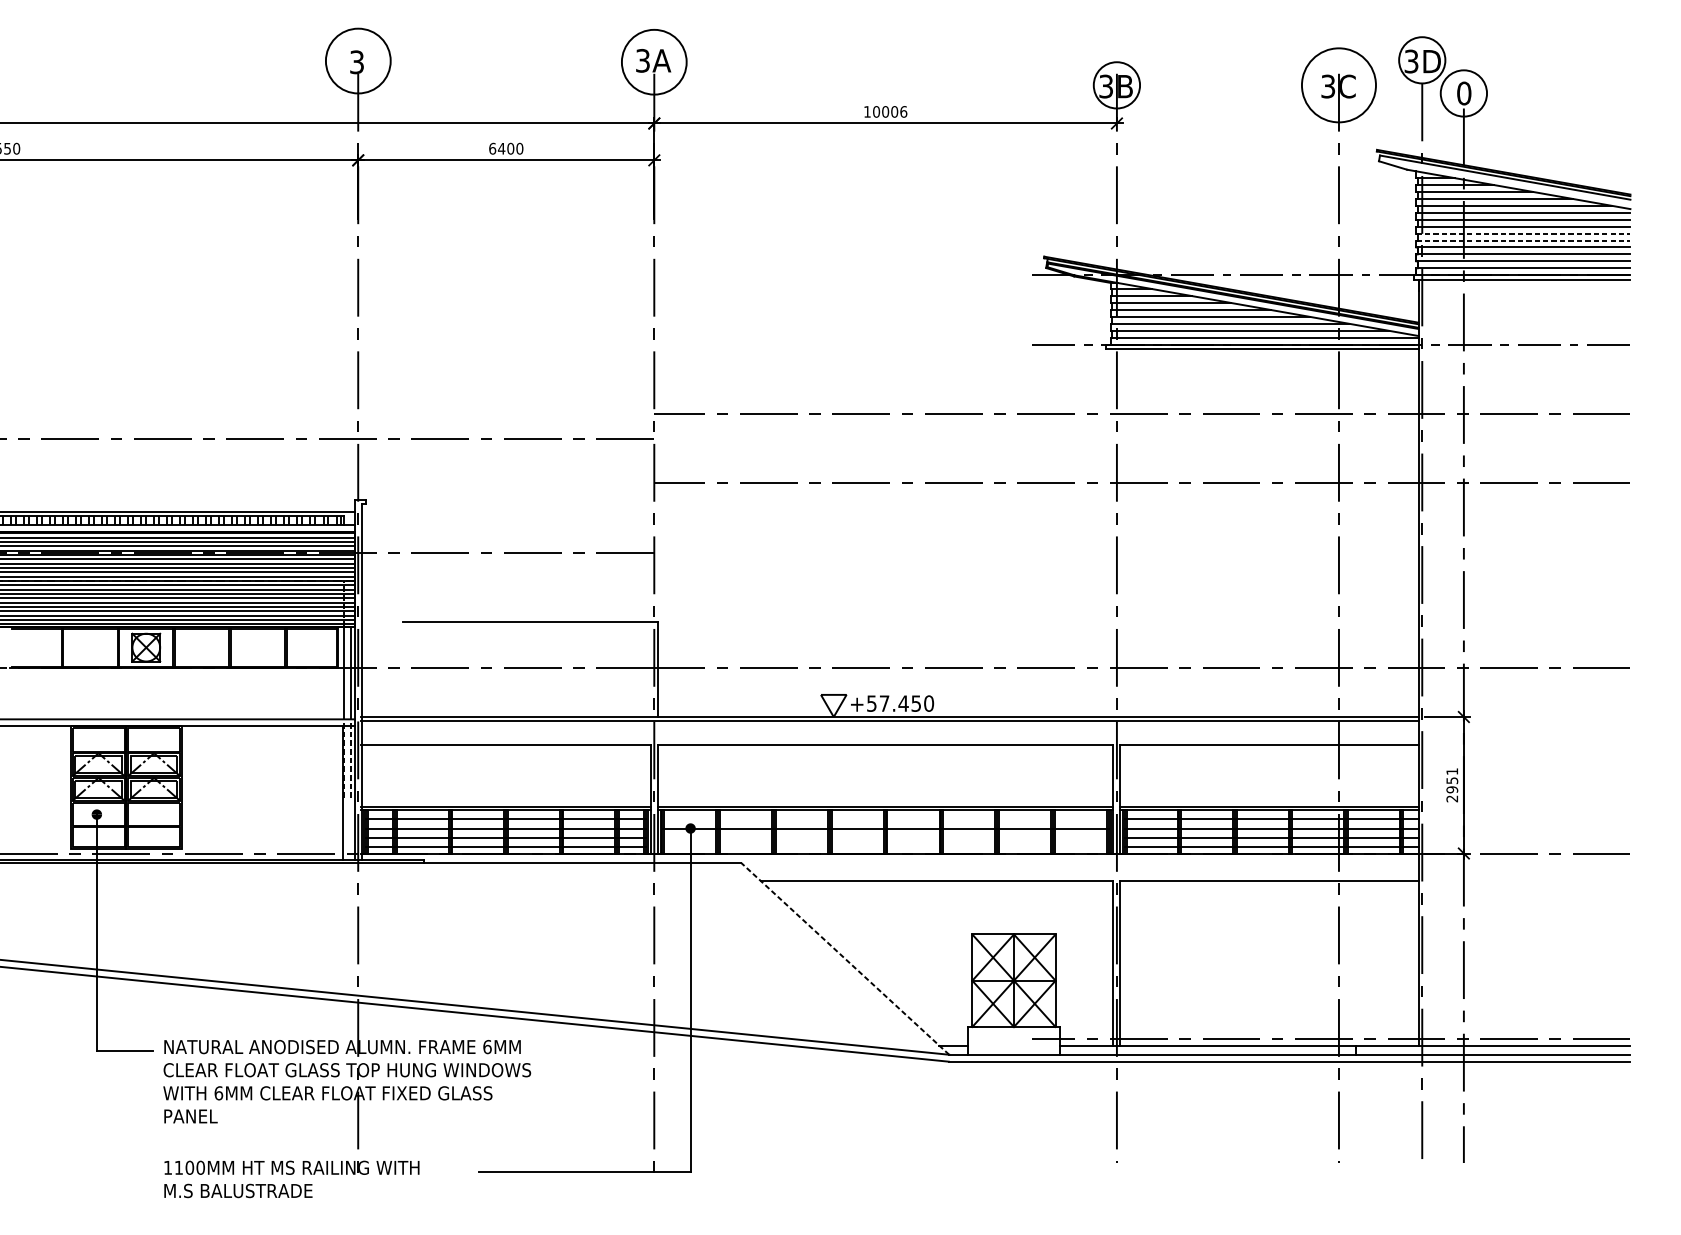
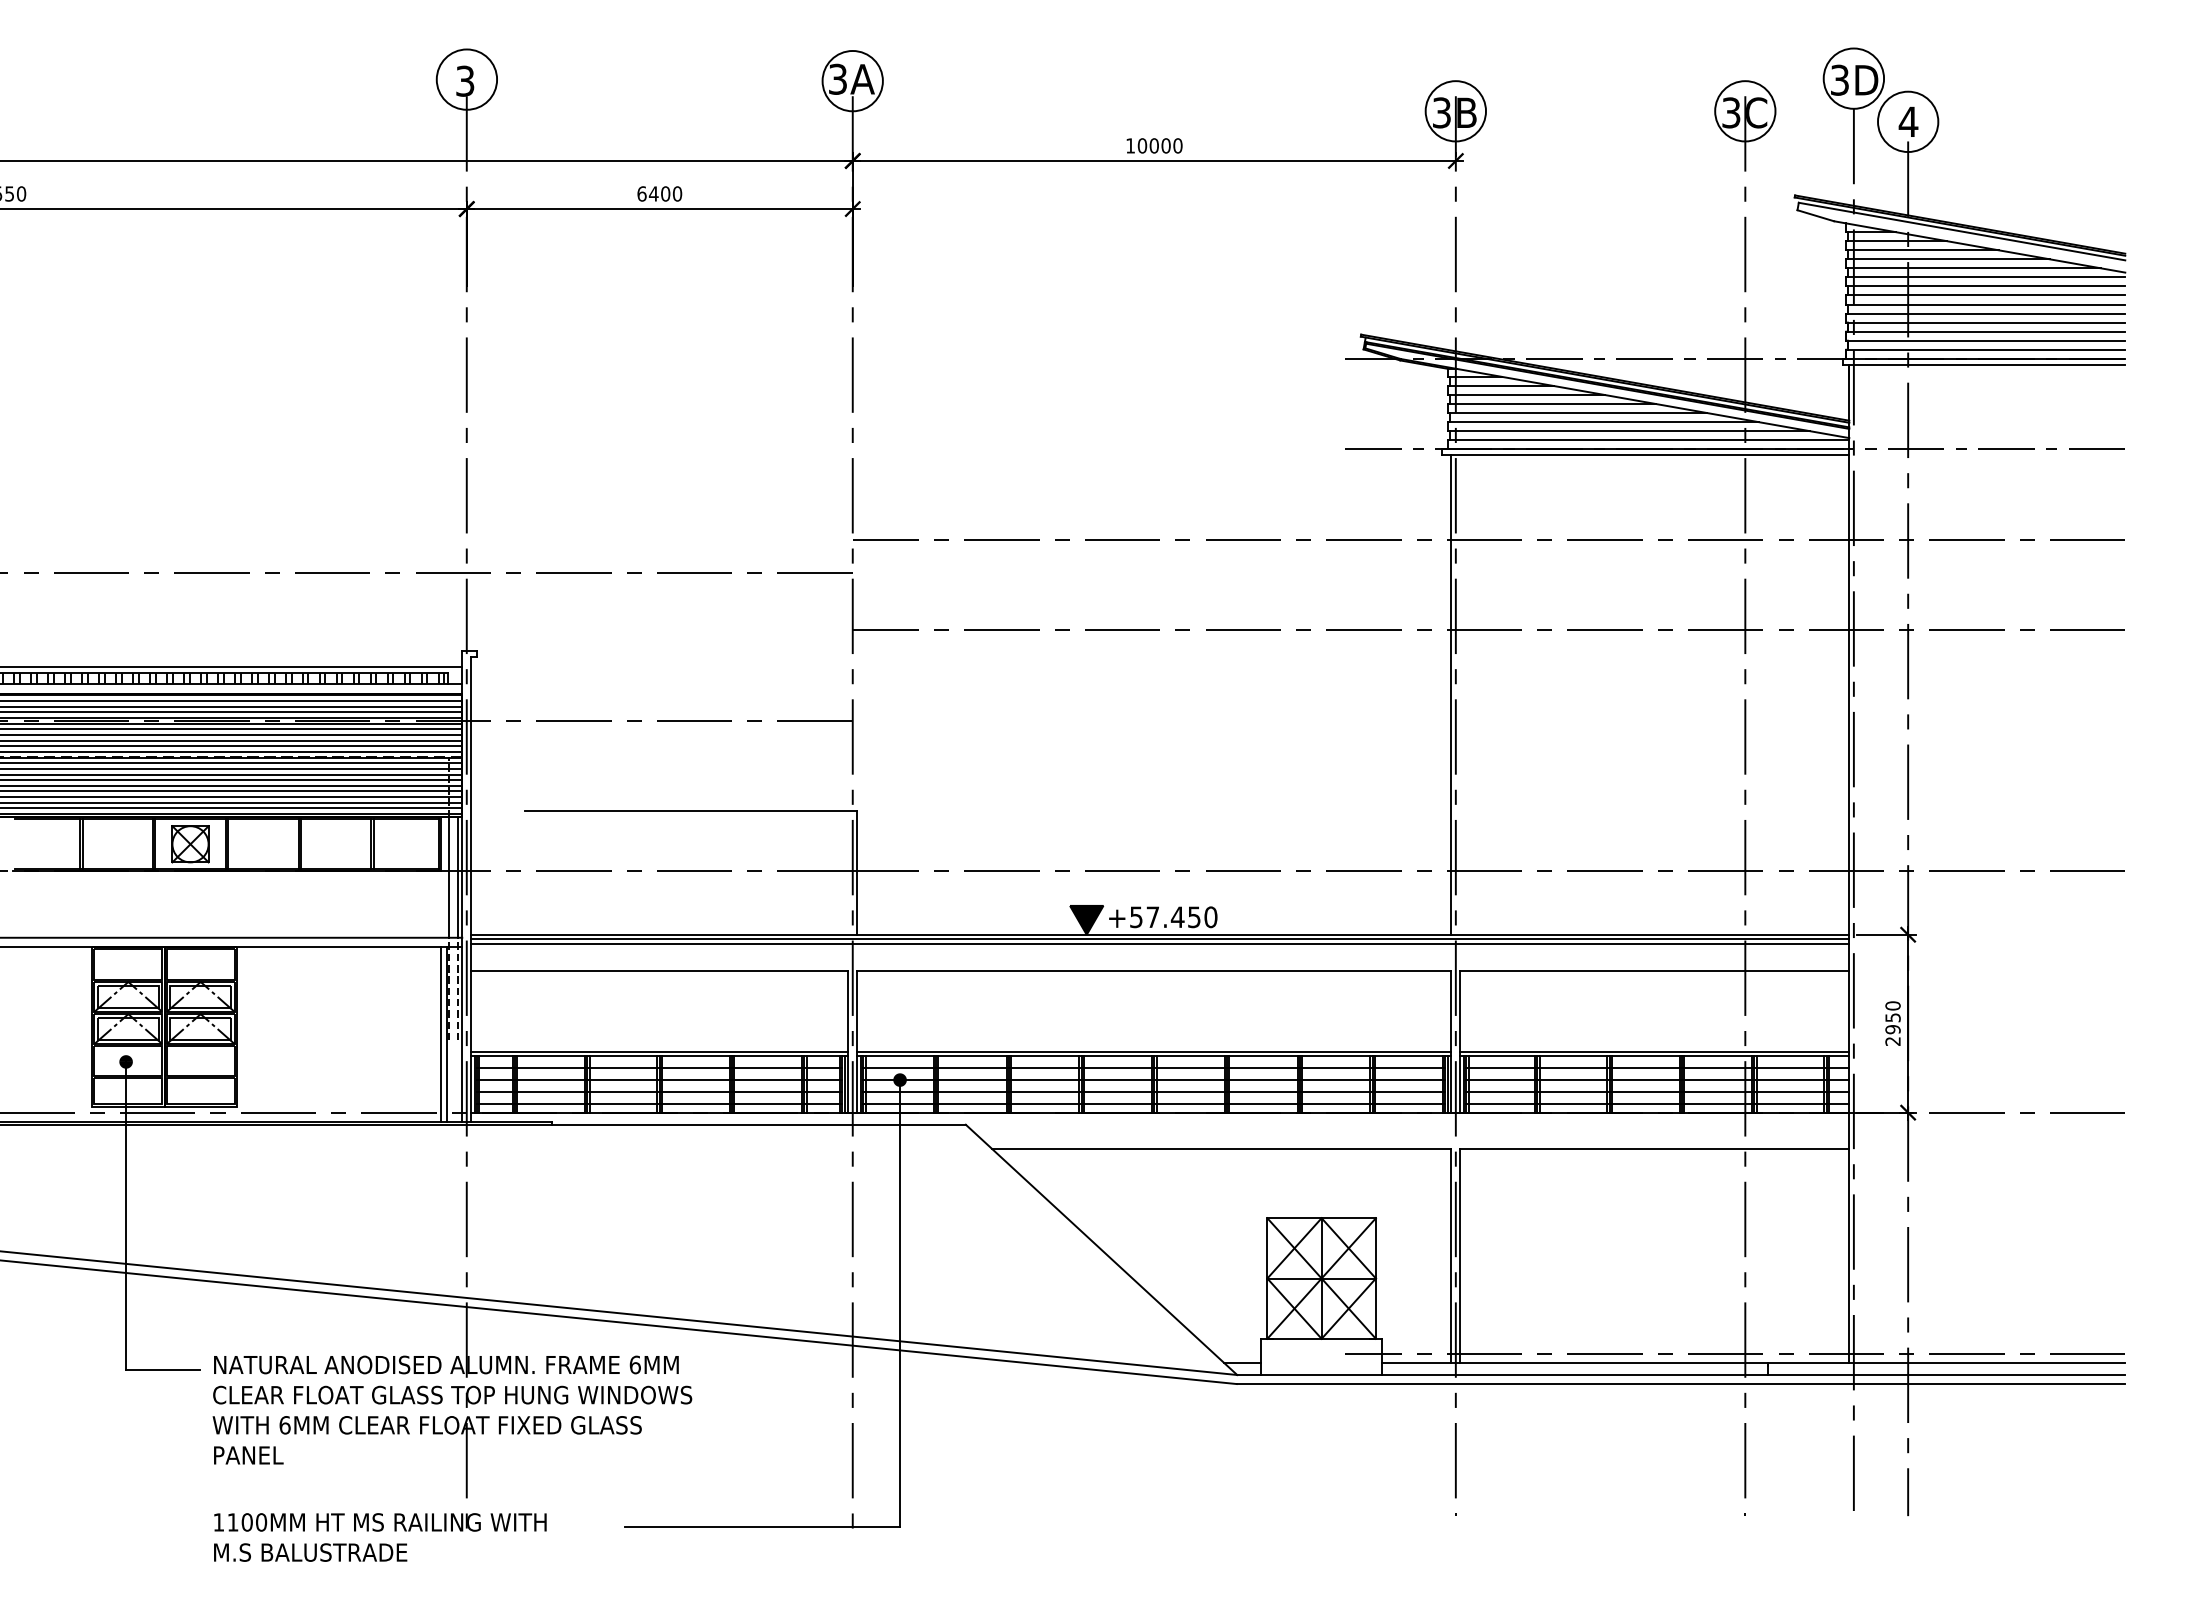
circle: (357, 60) -> (466, 79), size x0.71
circle: (654, 62) -> (852, 81), size x0.71
circle: (1339, 85) -> (1745, 111), size x0.62
text: (1464, 93) -> (1908, 121), 0 -> 4
text: (903, 111) -> (1177, 145), 10006 -> 10000
line: (1523, 233) -> (1986, 304), dashed -> solid
line: (1523, 240) -> (1986, 313), dashed -> solid
line: (1113, 532) -> (1451, 694), added
fill: (833, 705) -> (1086, 919), added
line: (890, 723) -> (1160, 943), added
text: (1451, 771) -> (1892, 1005), 2951 -> 2950
line: (338, 792) -> (440, 1033), added
line: (885, 819) -> (1154, 1068), added
line: (885, 838) -> (1154, 1092), added
line: (885, 847) -> (1154, 1104), added
line: (845, 958) -> (1101, 1249), dashed -> solid

